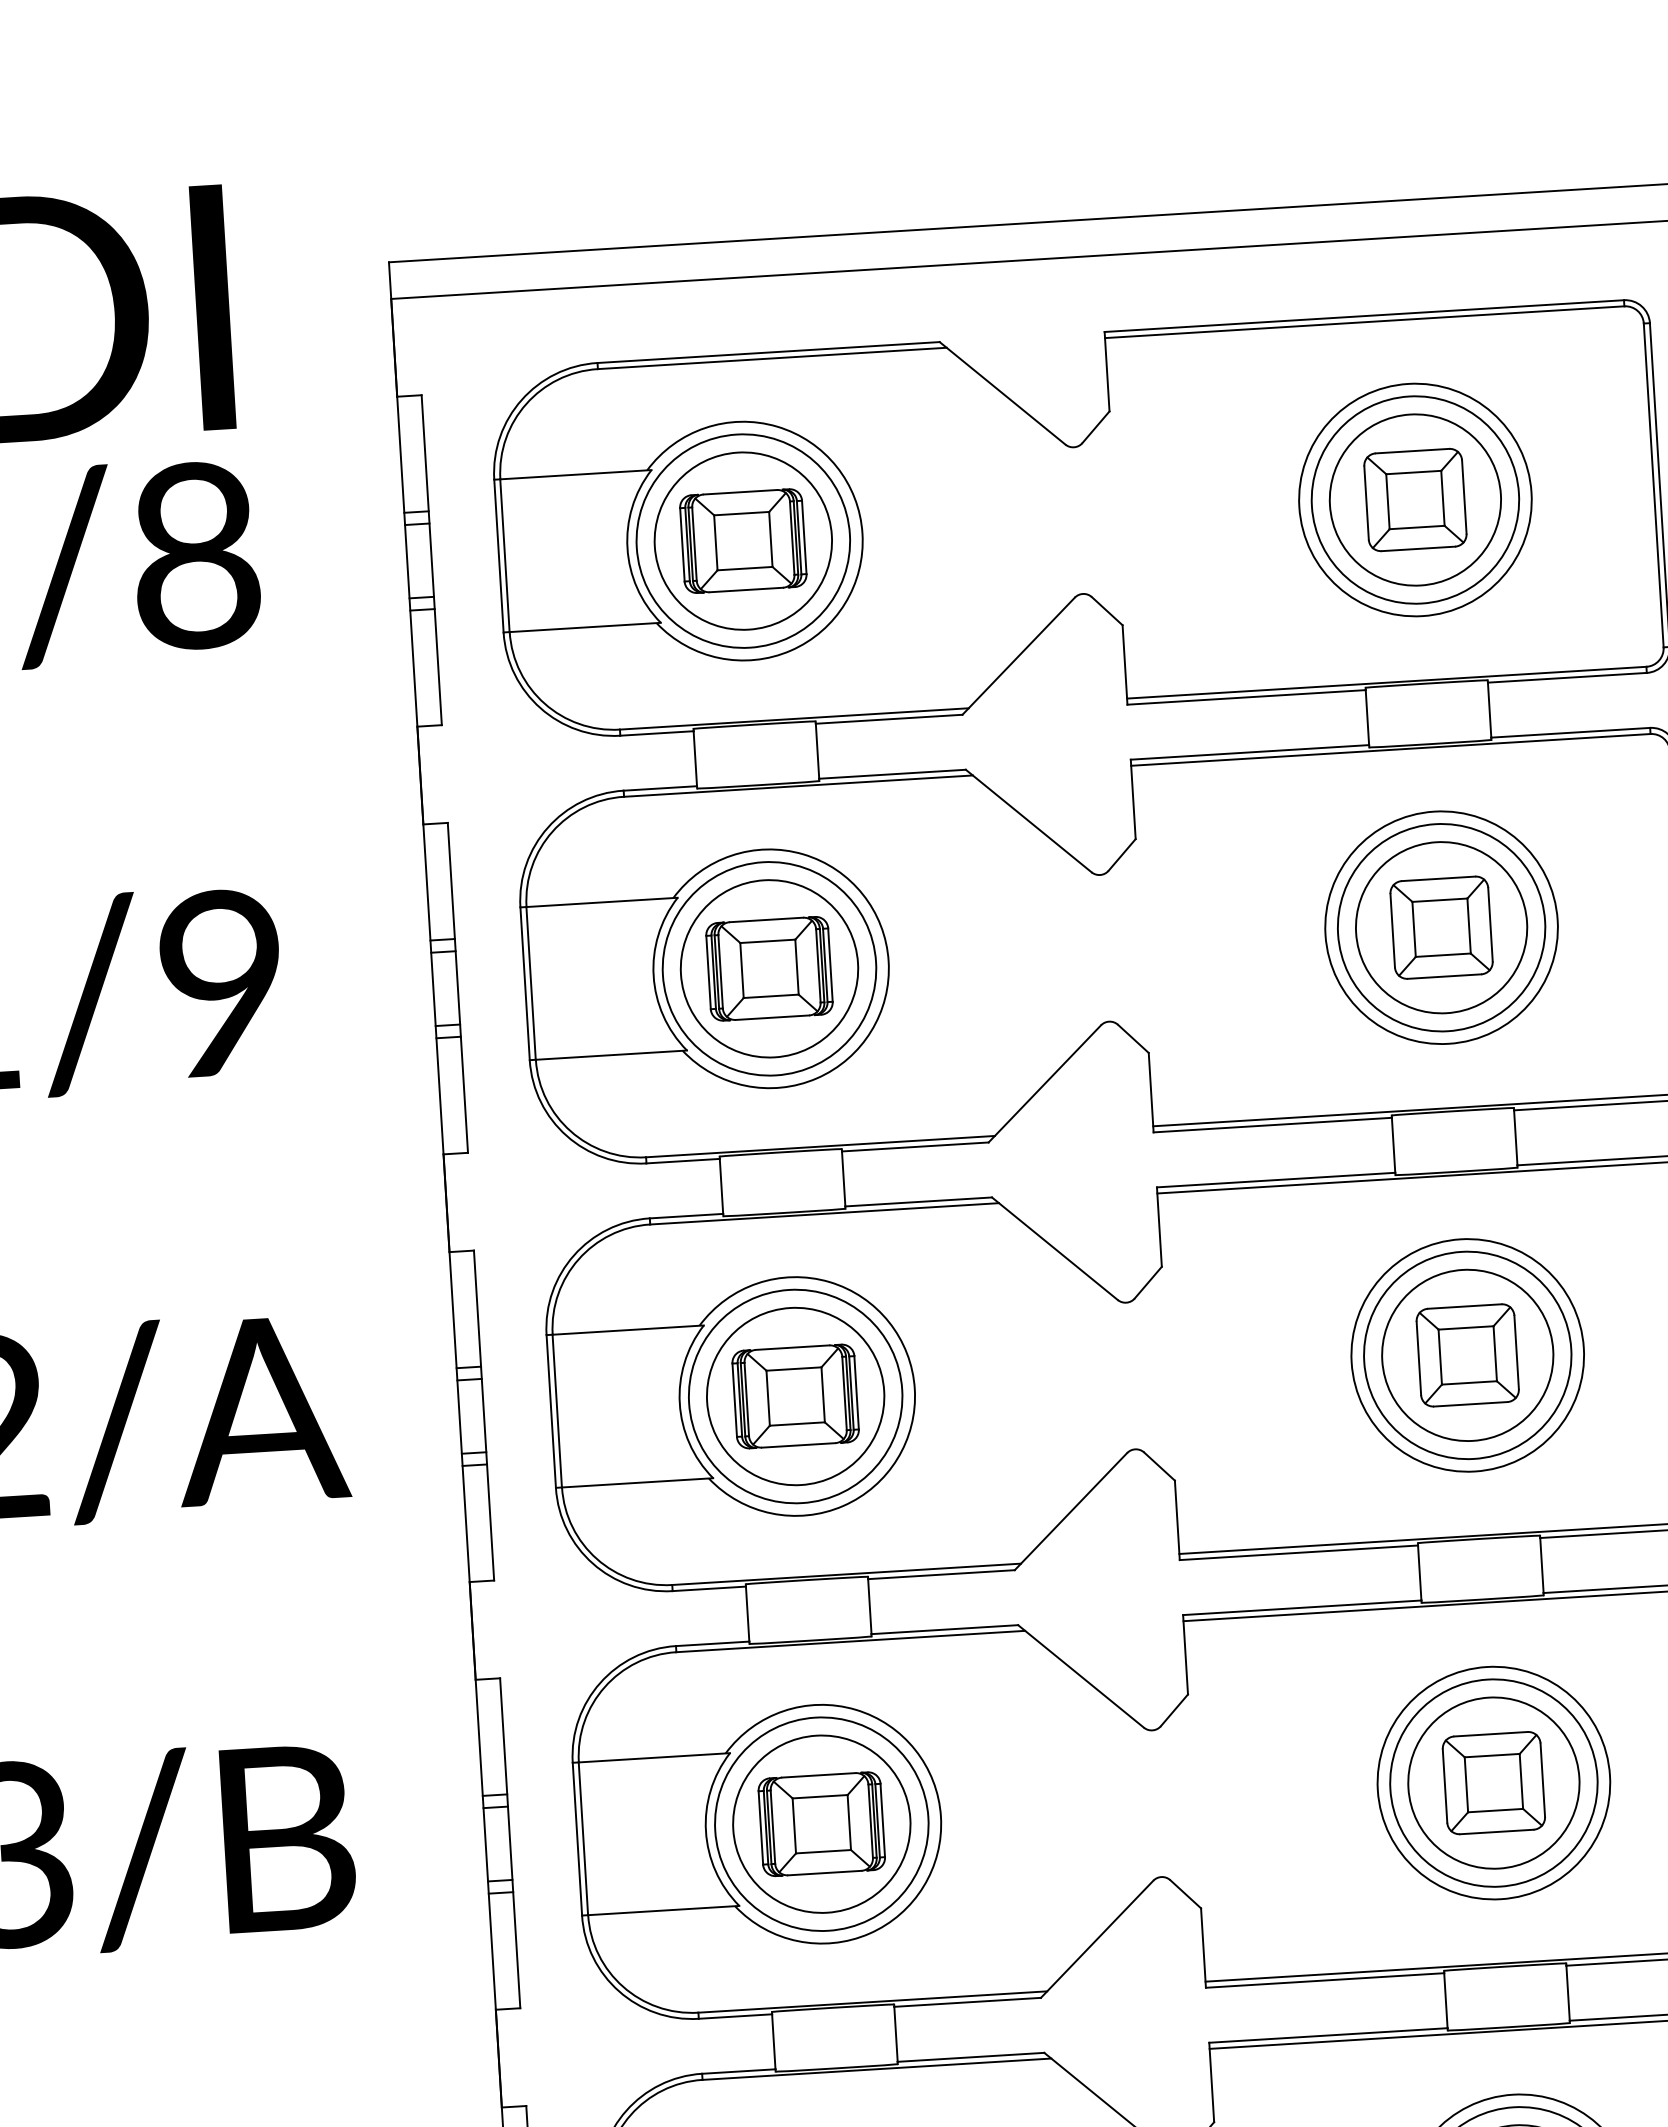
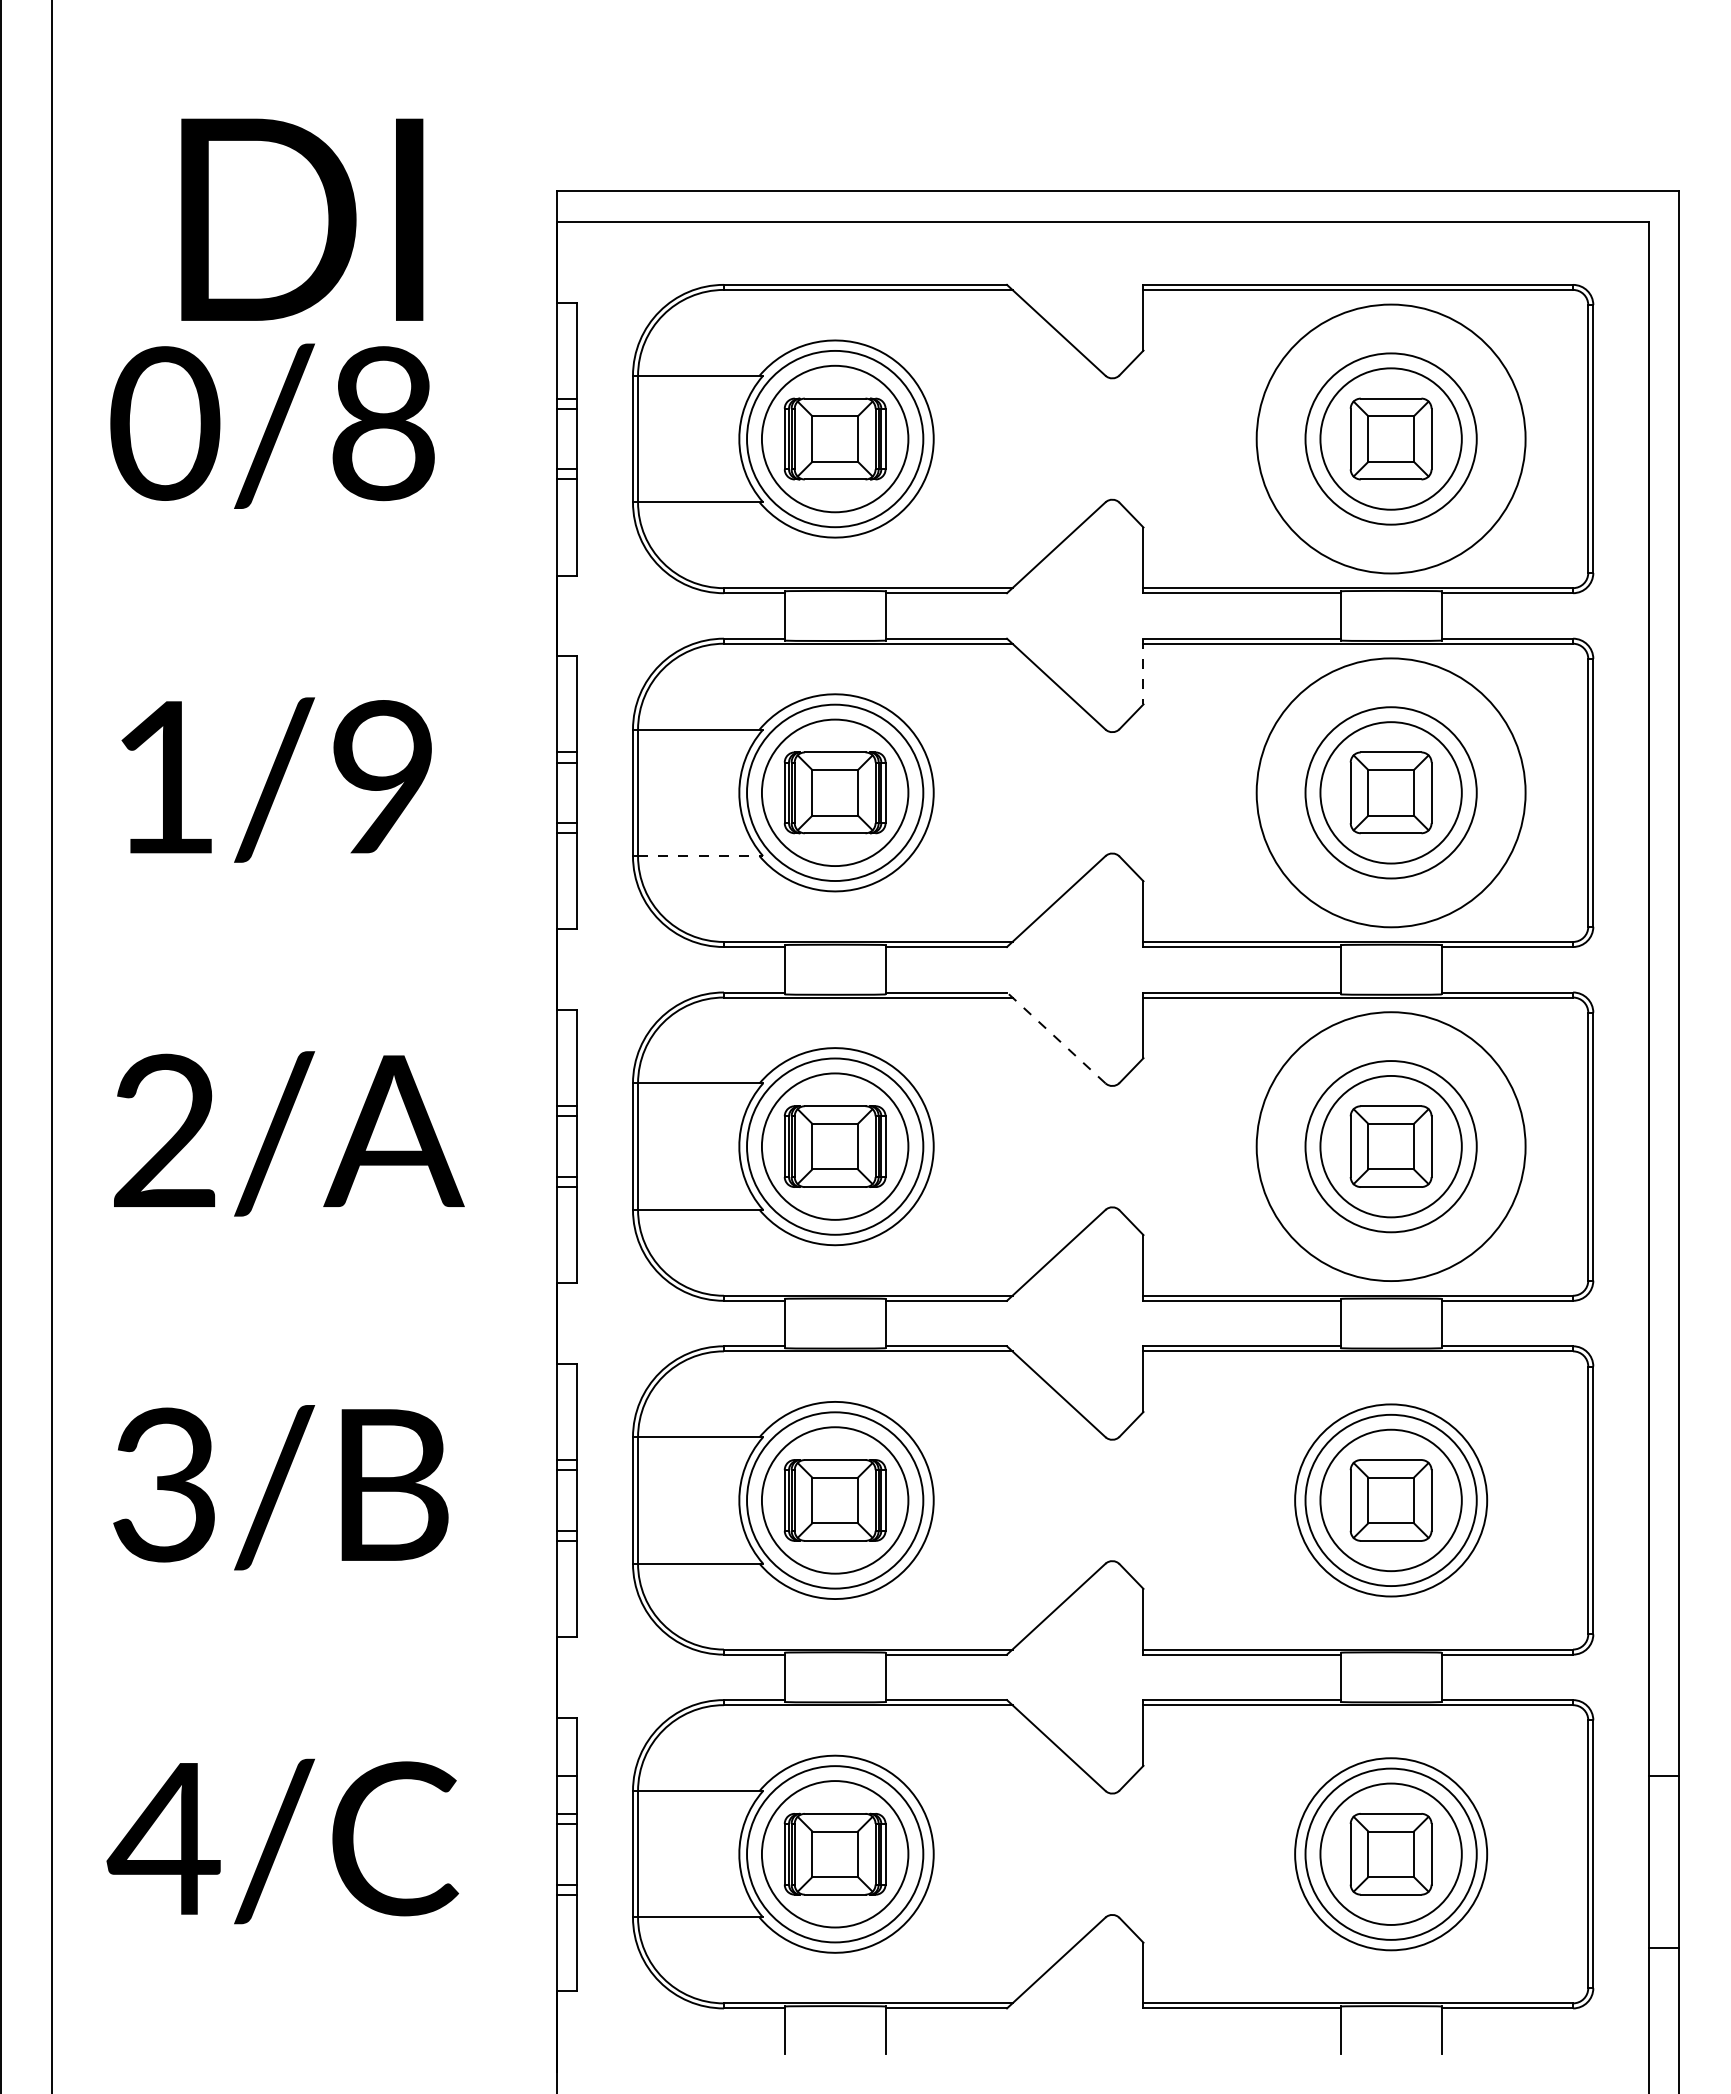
circle: (1415, 500) -> (1391, 439), size x1.4
line: (1133, 799) -> (1143, 671), solid -> dashed
circle: (1441, 927) -> (1391, 792), size x1.4
line: (611, 1055) -> (700, 856), solid -> dashed
line: (1055, 1248) -> (1056, 1037), solid -> dashed
circle: (1468, 1355) -> (1391, 1146), size x1.4

